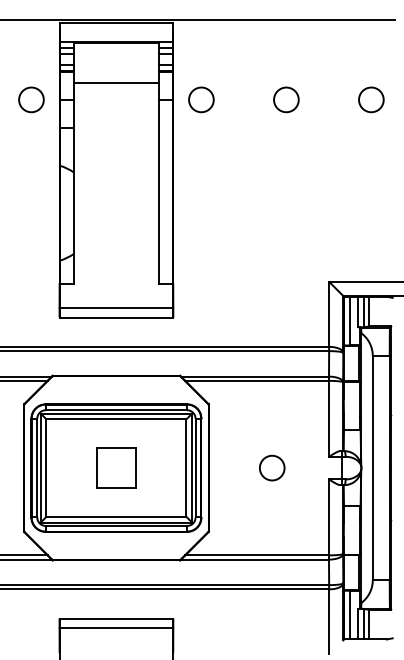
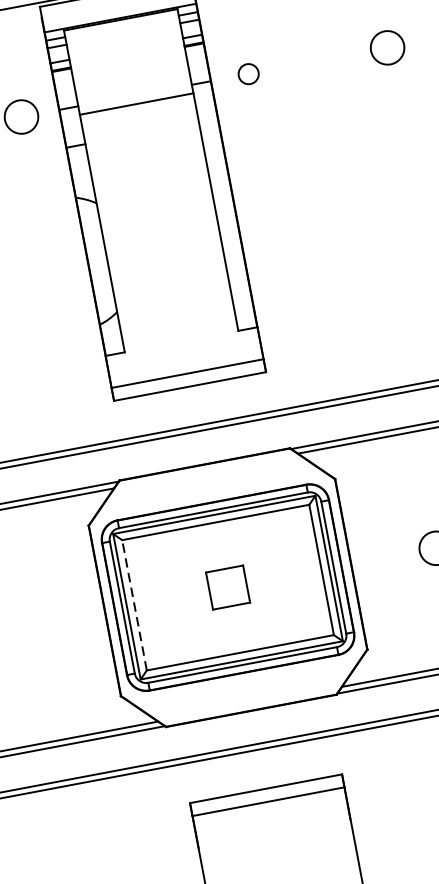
line: (115, 83) -> (135, 104), moved
circle: (201, 99) -> (248, 73), size x0.6
circle: (286, 99) -> (387, 47), moved
part: (116, 467) -> (227, 586), size x0.7
line: (46, 468) -> (134, 605), solid -> dashed

